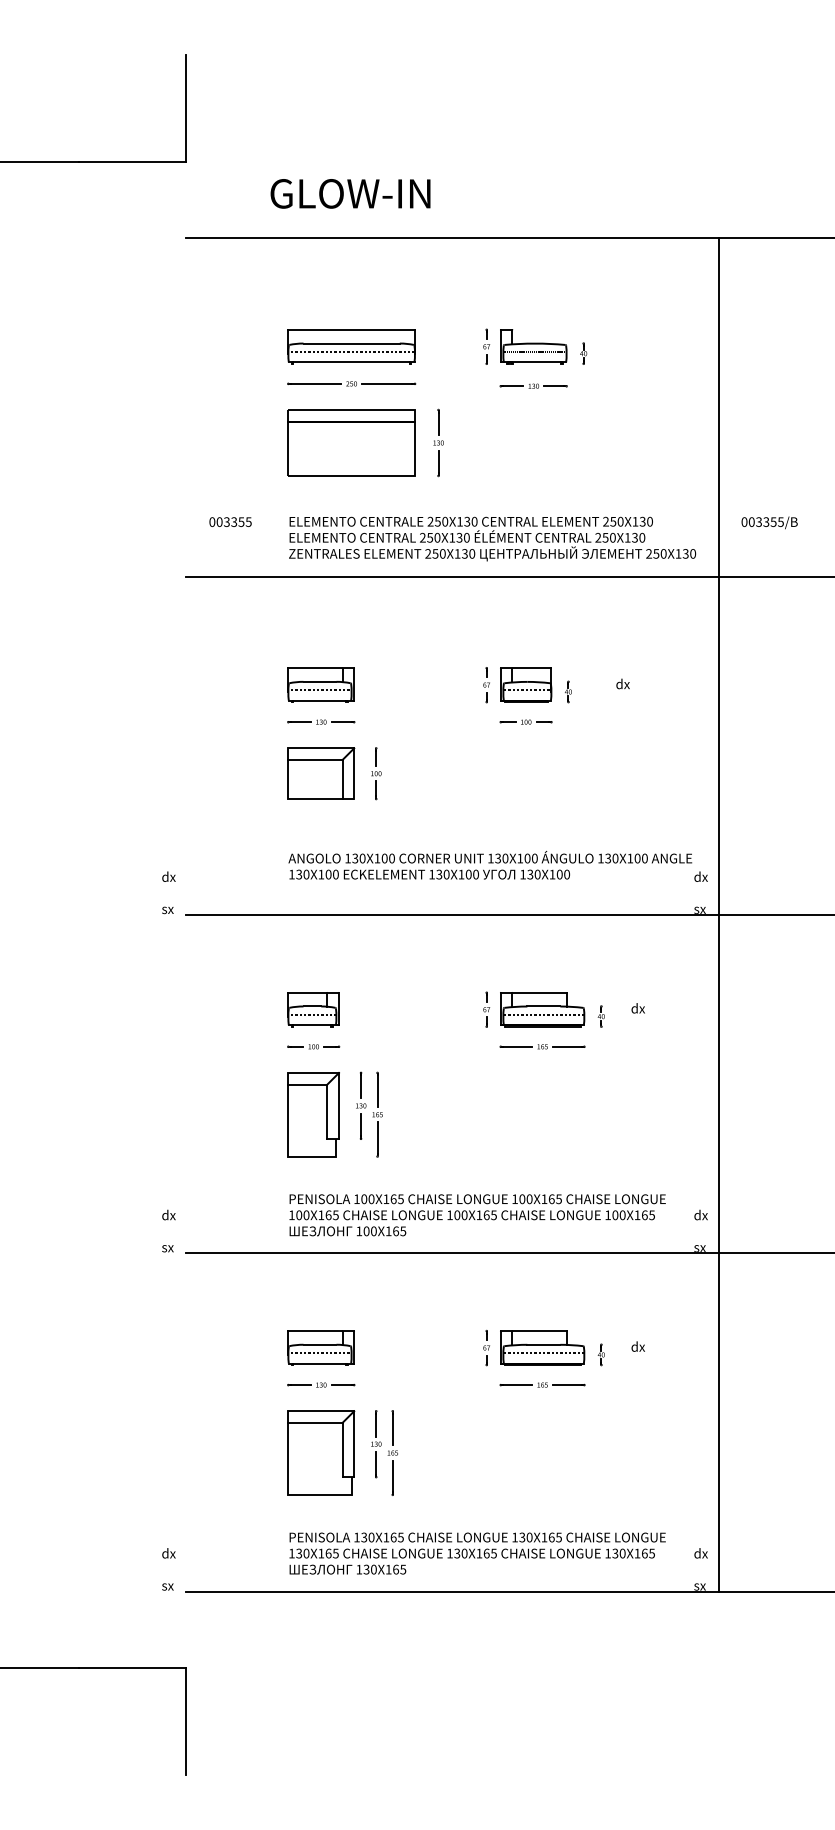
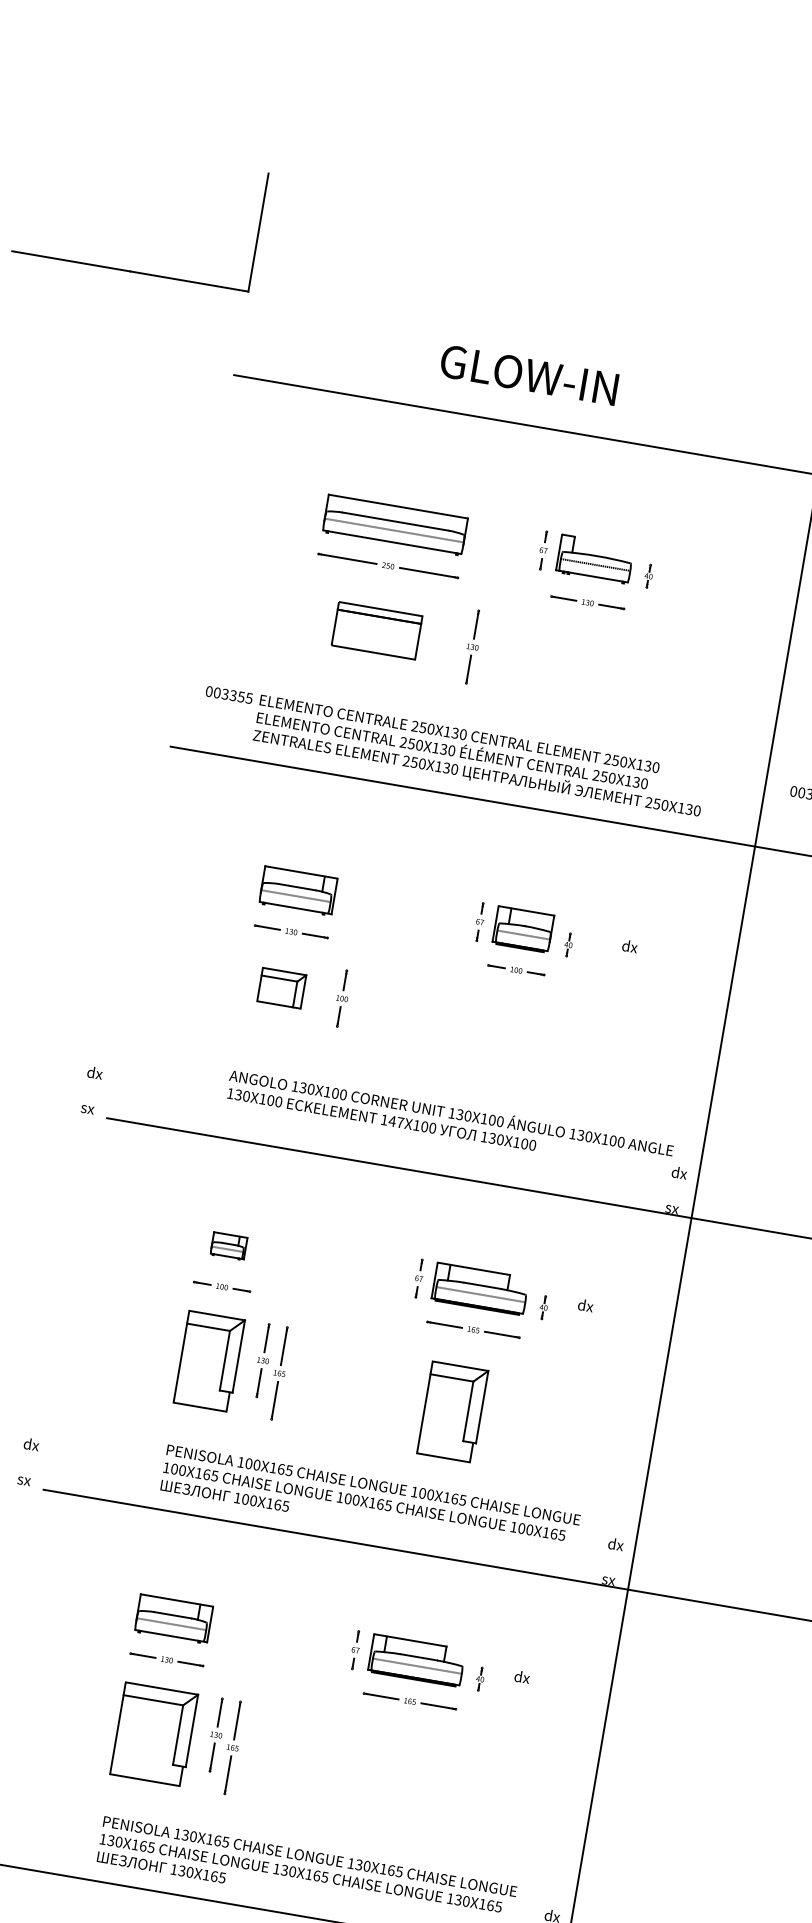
text: (350, 193) -> (529, 374), moved
part: (351, 442) -> (377, 630), size x0.6
text: (492, 538) -> (479, 756), moved
part: (321, 773) -> (281, 988), size x0.6
text: (442, 874) -> (395, 1121), 130X100 -> 147X100
part: (313, 1009) -> (228, 1245), size x0.6
part: (536, 1122) -> (452, 1411), added

